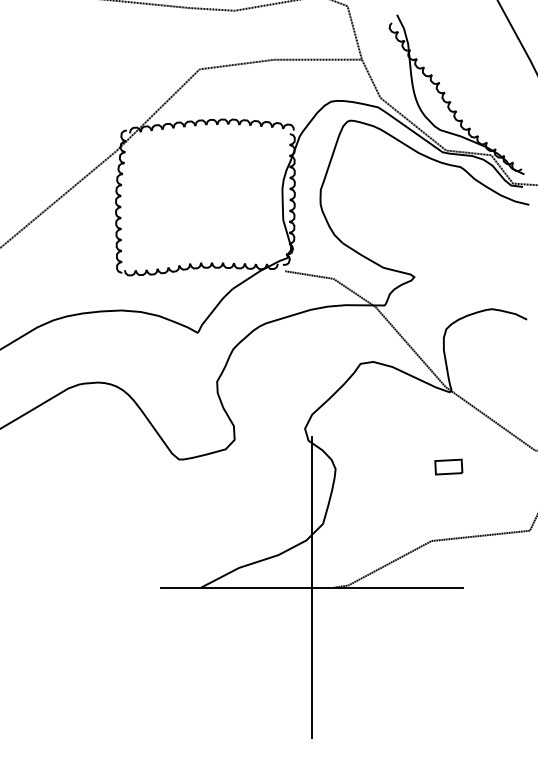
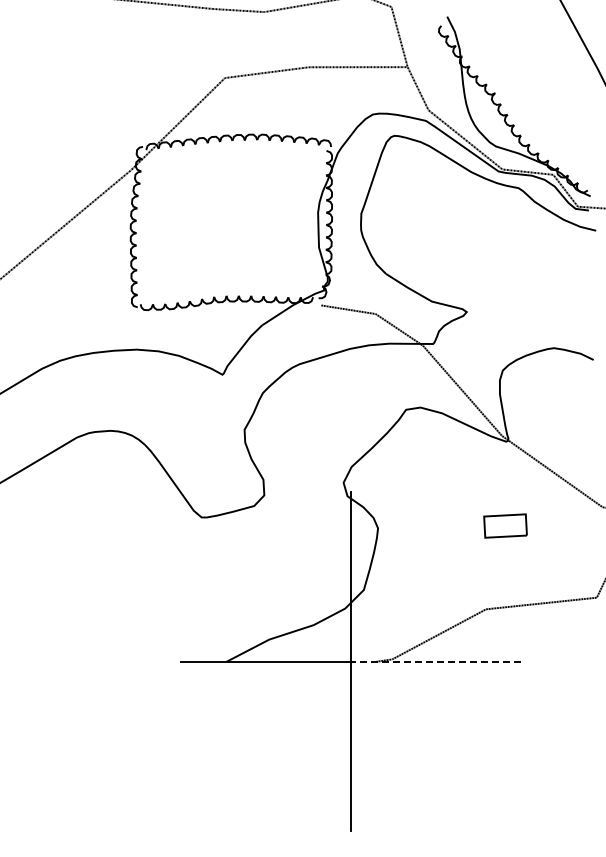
part: (448, 466) -> (505, 525), size x1.4
line: (386, 587) -> (435, 661), solid -> dashed

